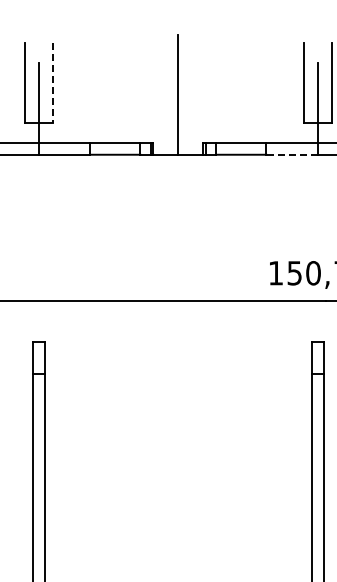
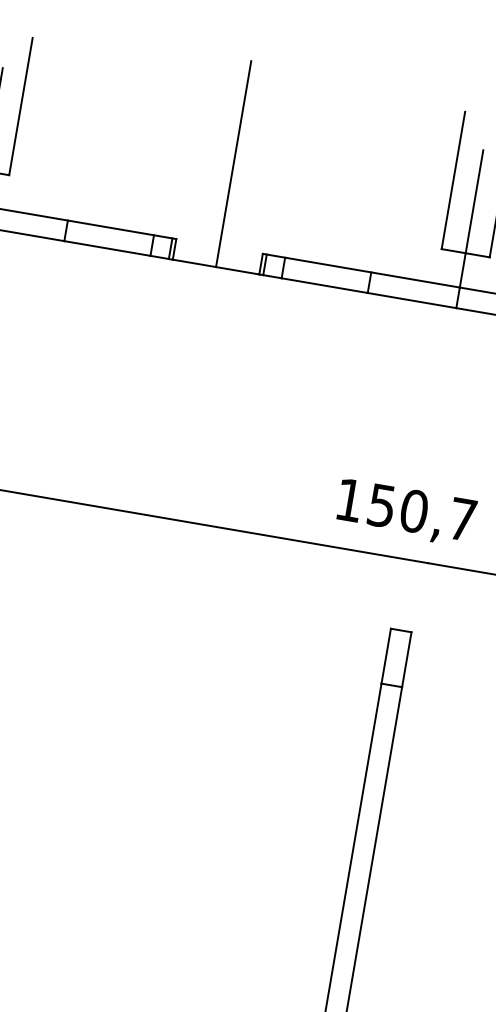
line: (52, 83) -> (20, 107), dashed -> solid
line: (291, 154) -> (411, 299), dashed -> solid

